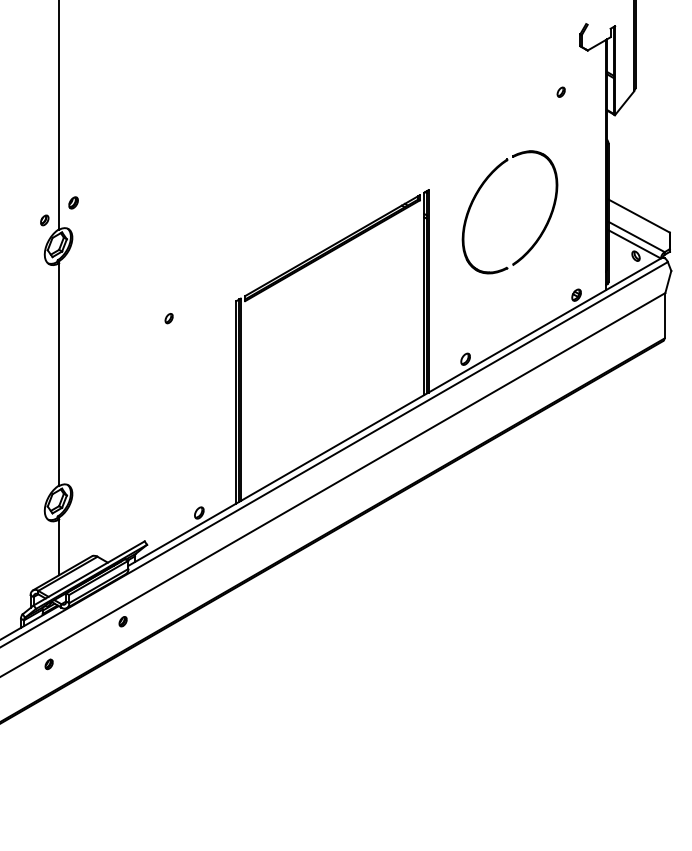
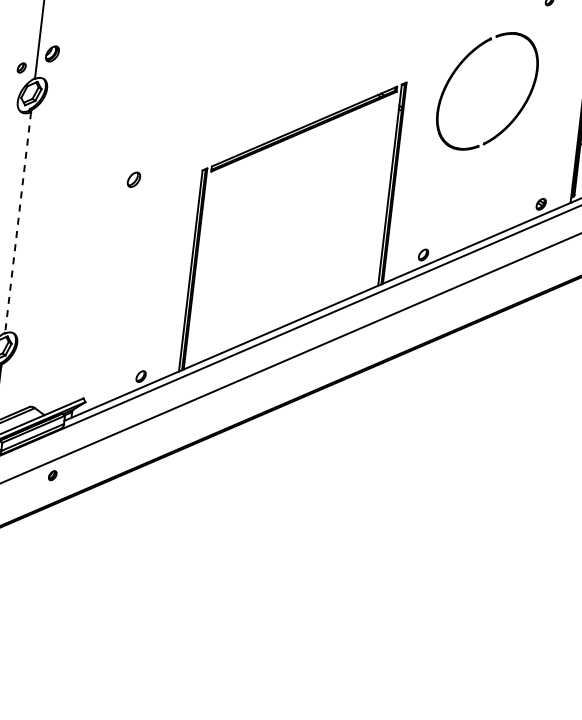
part: (478, 193) -> (458, 68), moved
part: (73, 202) -> (52, 53), size x1.4
part: (168, 318) -> (133, 179), size x1.6
line: (59, 374) -> (18, 222), solid -> dashed

